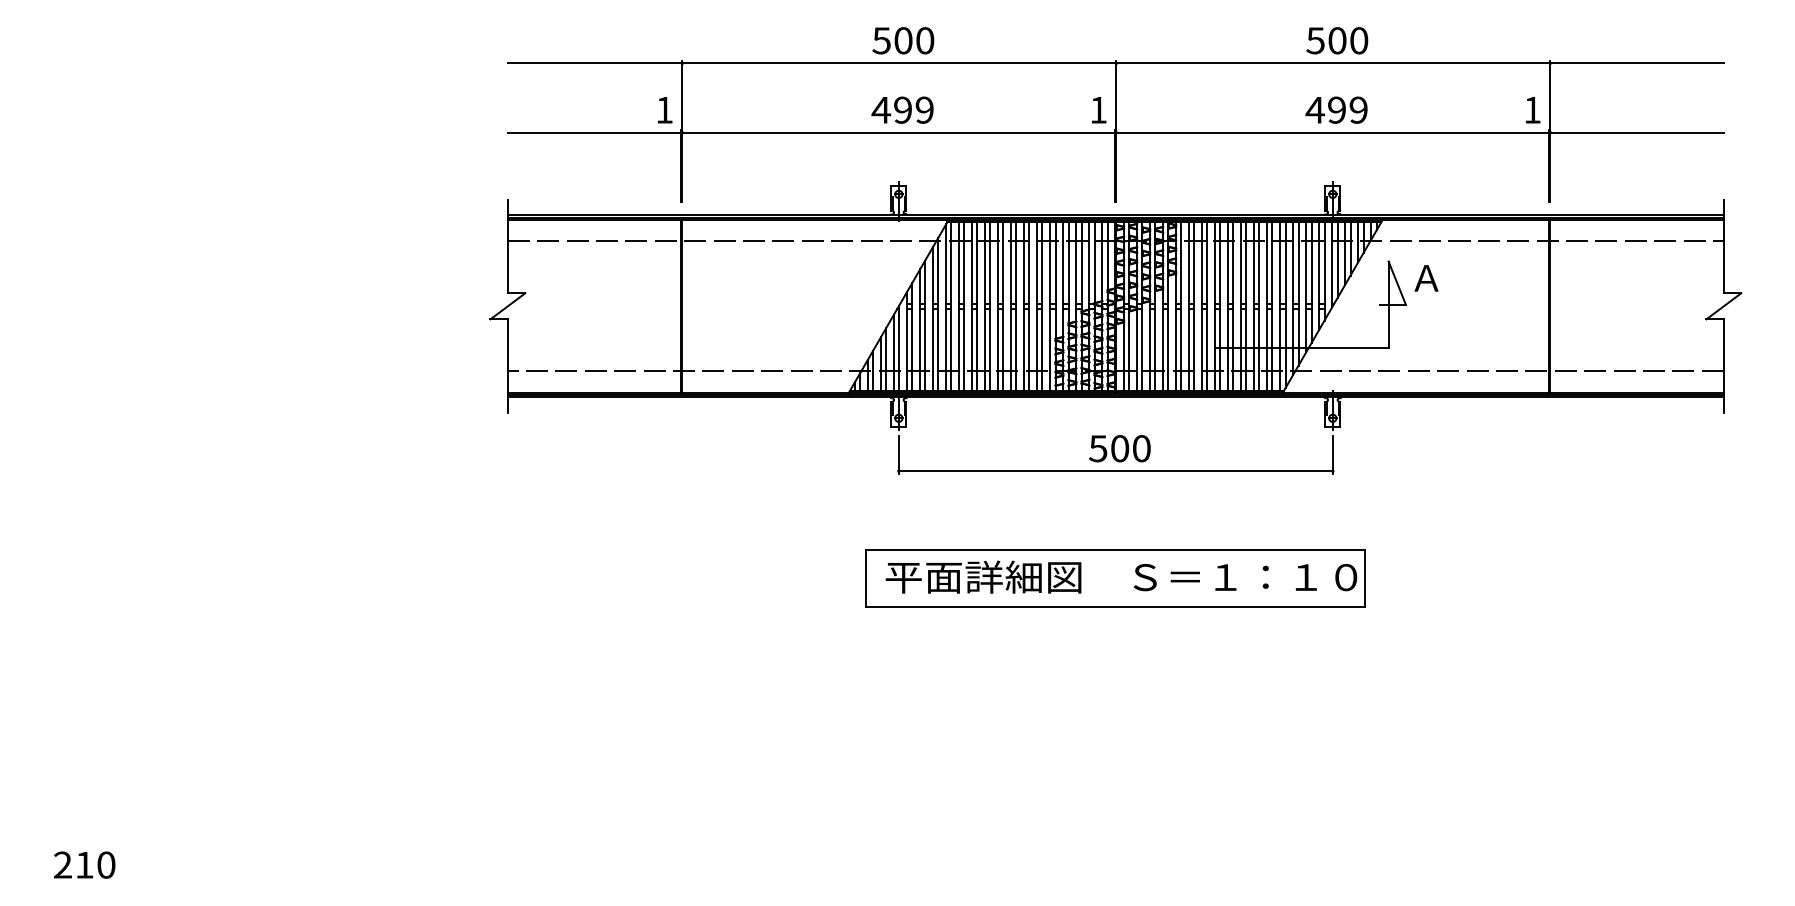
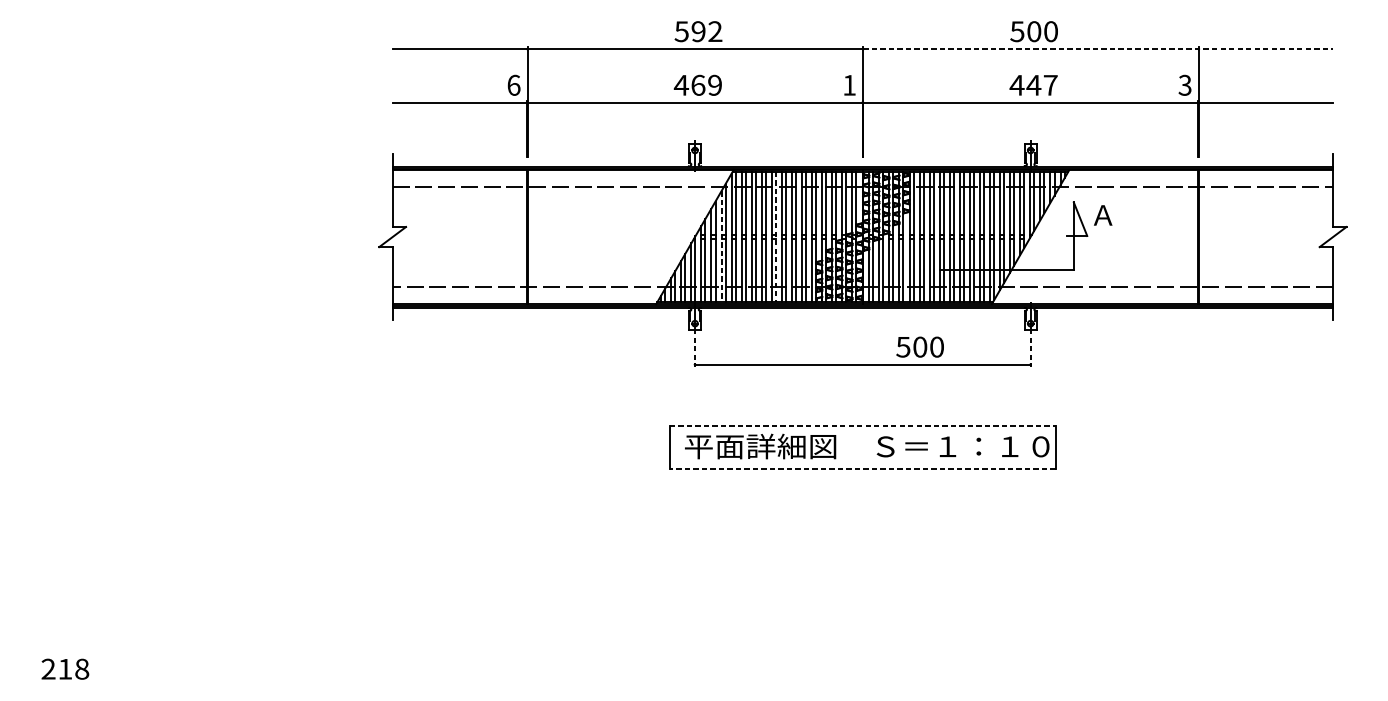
text: (914, 40) -> (707, 31), 500 -> 592
line: (1420, 63) -> (1098, 49), solid -> dashed
text: (664, 109) -> (513, 84), 1 -> 6
text: (903, 109) -> (698, 84), 499 -> 469
text: (1347, 109) -> (1042, 84), 499 -> 447
text: (1532, 109) -> (1185, 84), 1 -> 3
line: (1003, 306) -> (775, 237), solid -> dashed
line: (933, 318) -> (721, 246), solid -> dashed
text: (1119, 448) -> (919, 347), moved
line: (898, 455) -> (694, 352), solid -> dashed
line: (1332, 455) -> (1030, 352), solid -> dashed
line: (1115, 550) -> (862, 425), solid -> dashed
line: (1115, 606) -> (862, 469), solid -> dashed
text: (106, 865) -> (82, 669), 210 -> 218

